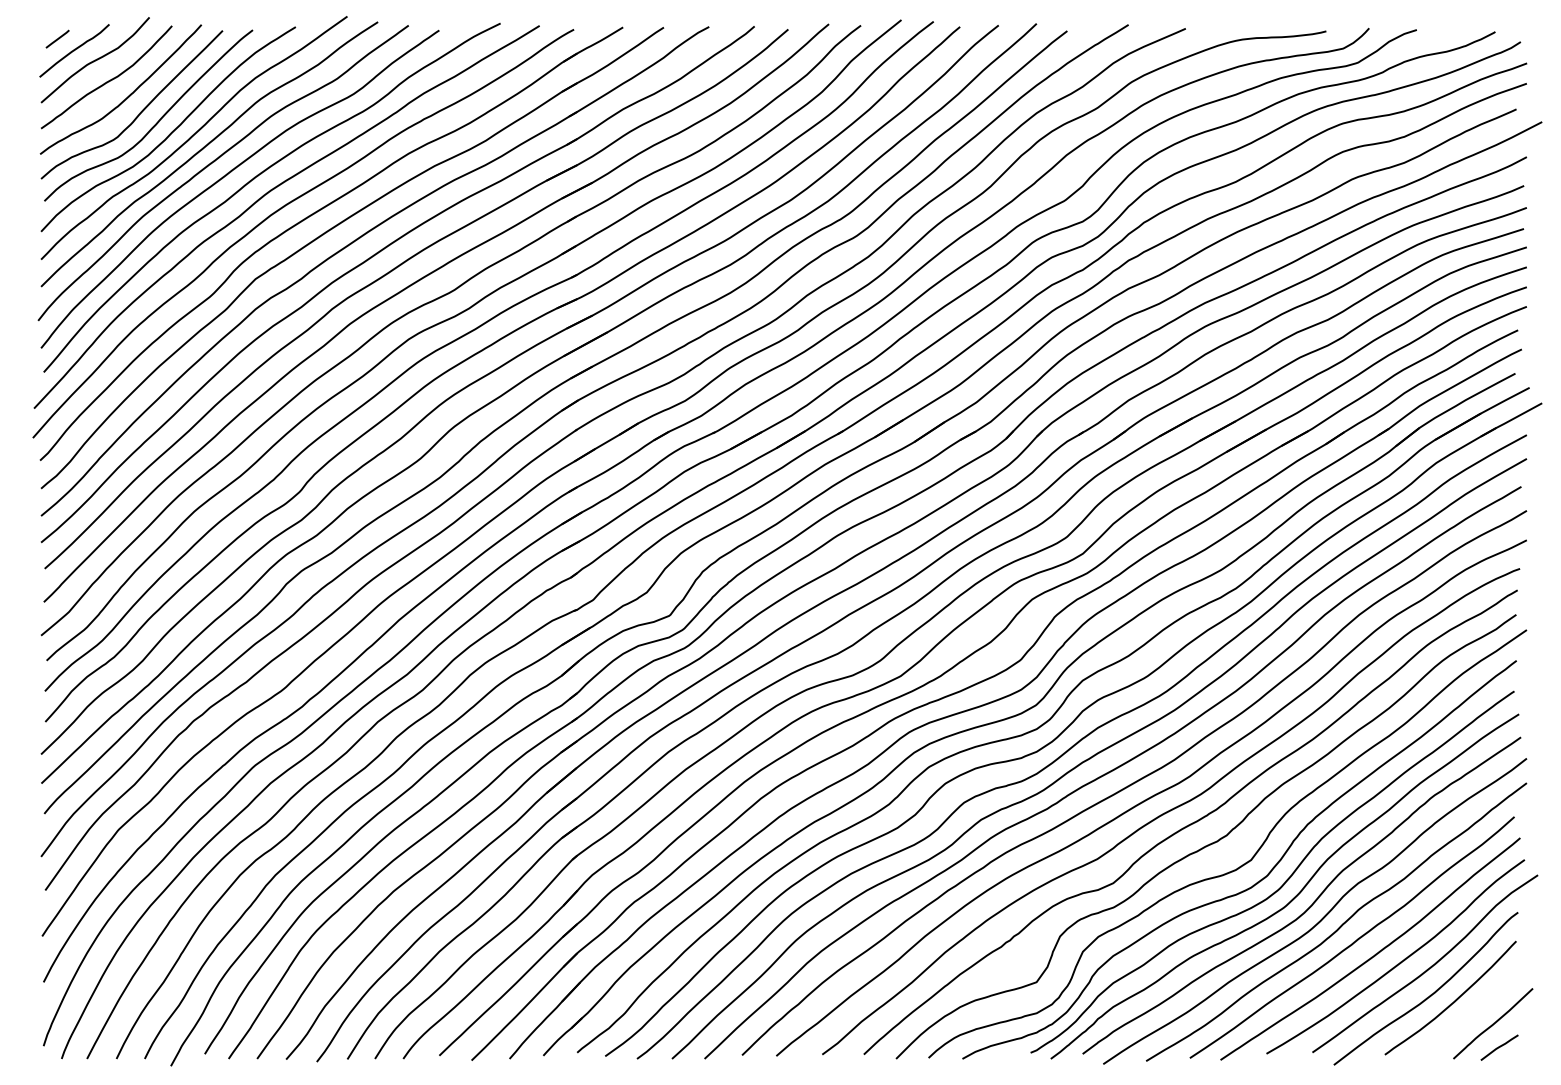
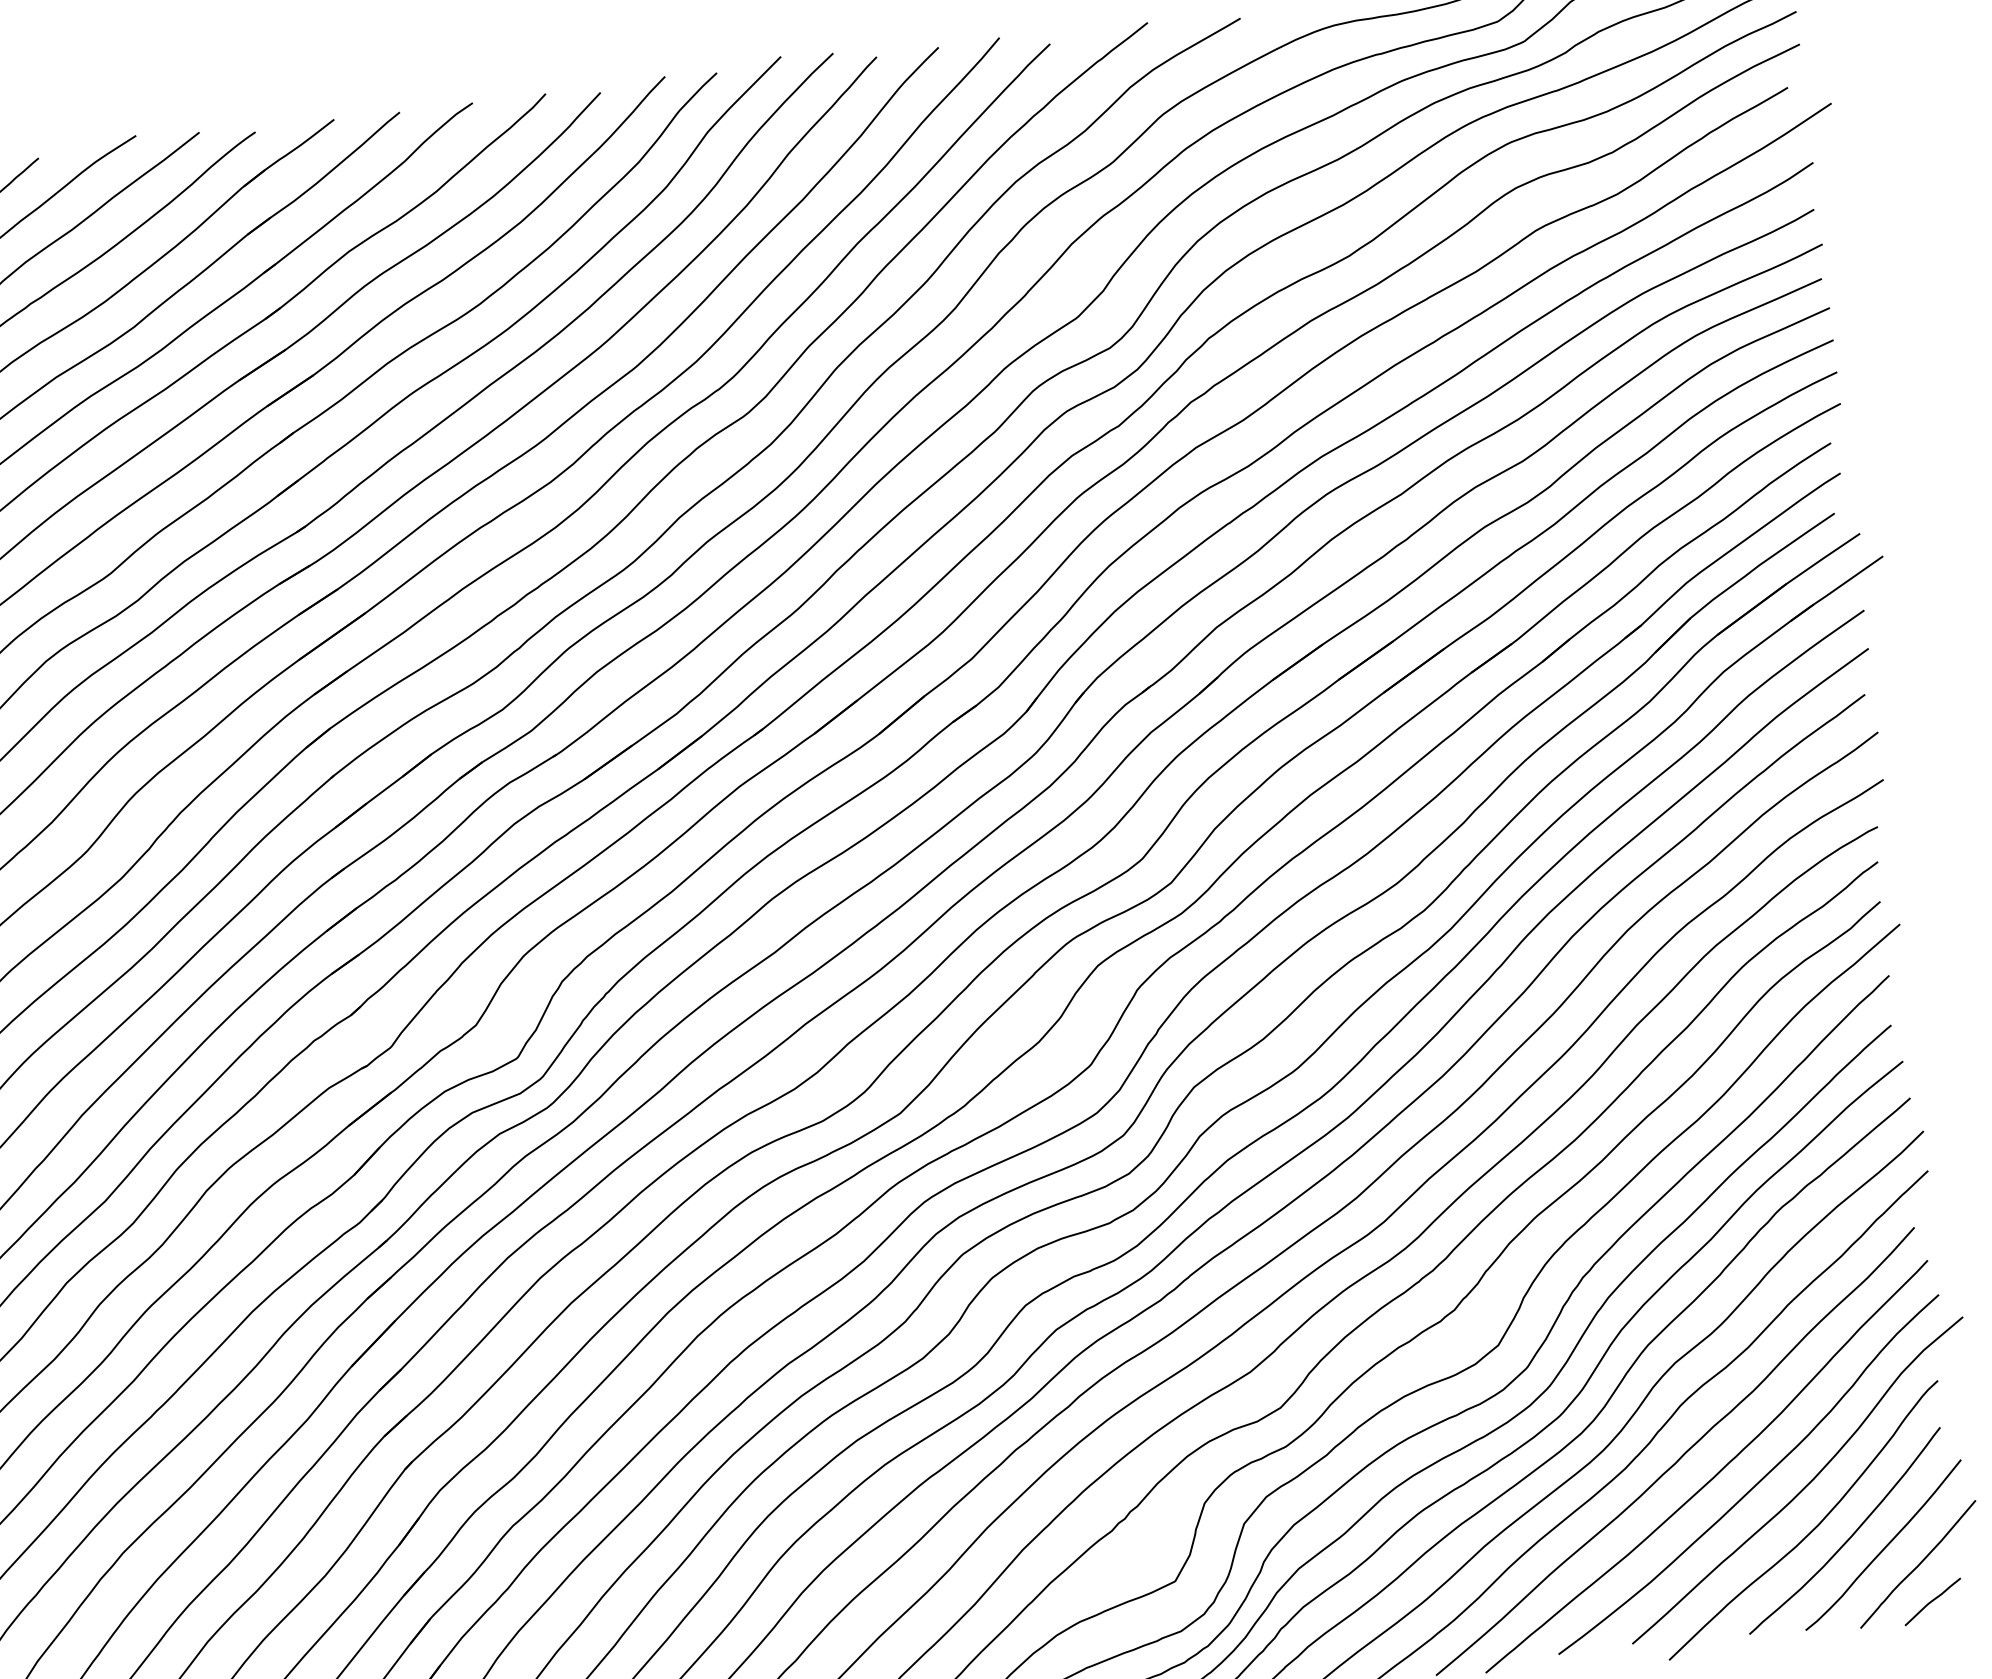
curve: (1474, 1009) -> (1885, 1544), added

